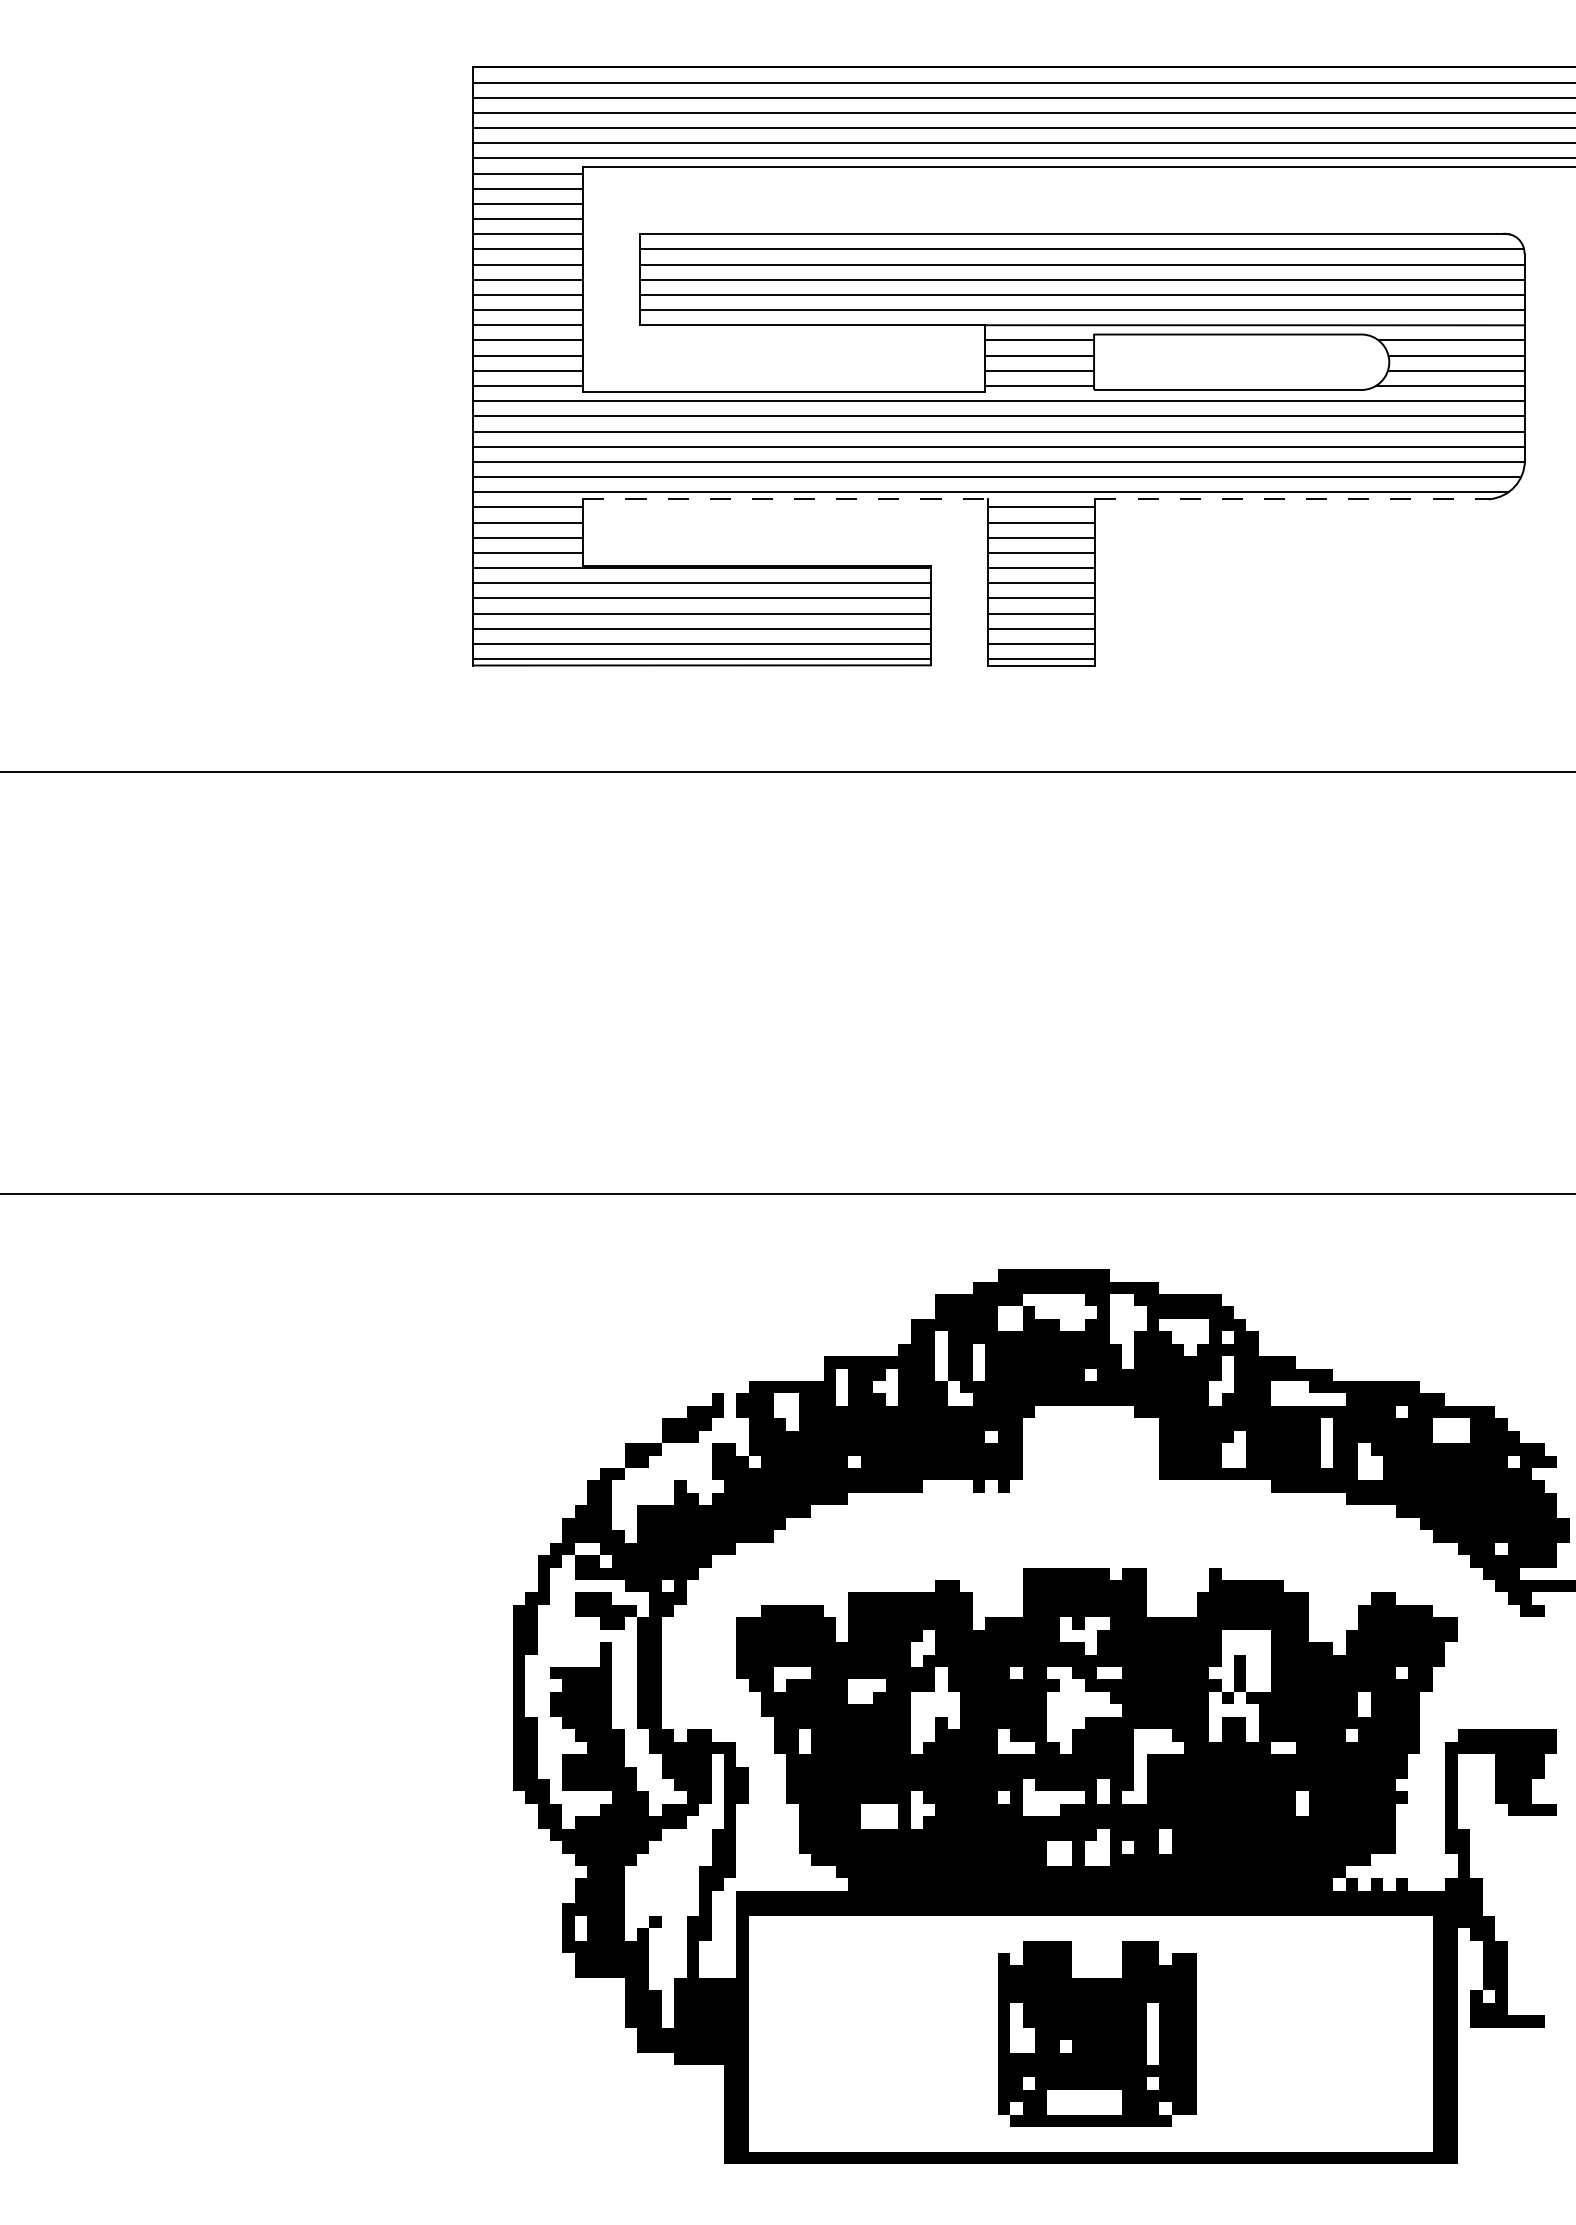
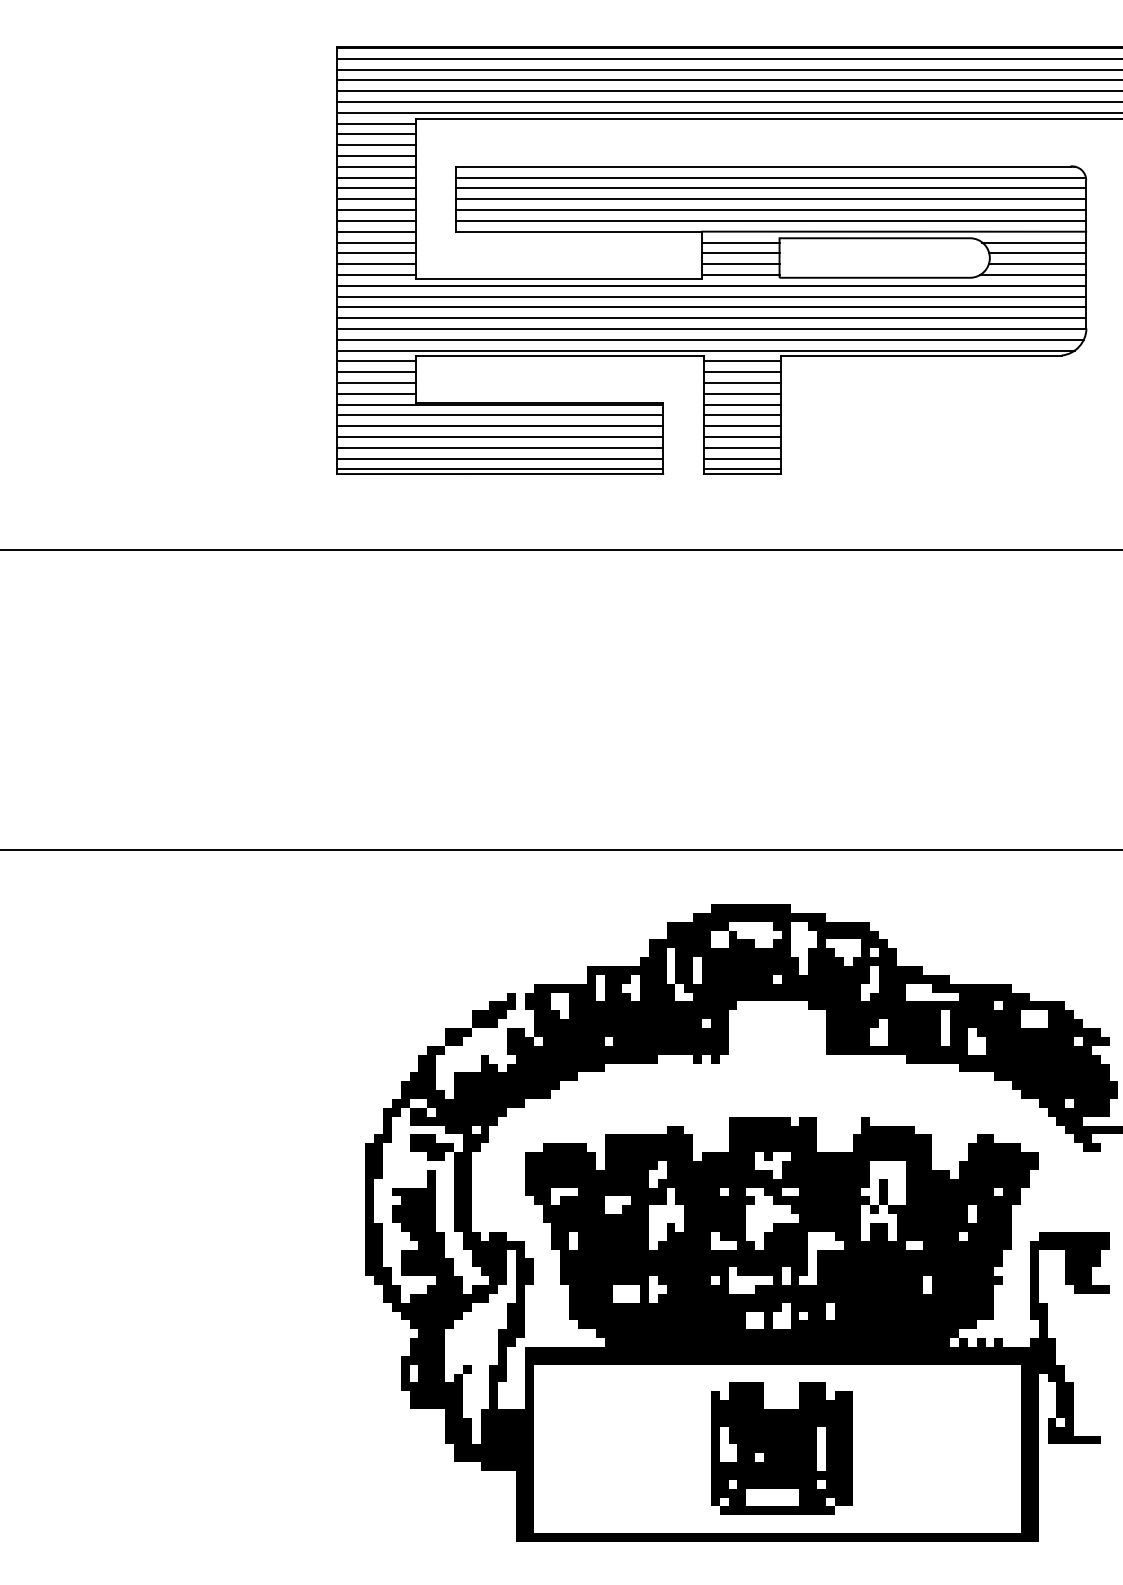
line: (786, 499) -> (560, 355), dashed -> solid
line: (1293, 499) -> (921, 355), dashed -> solid

